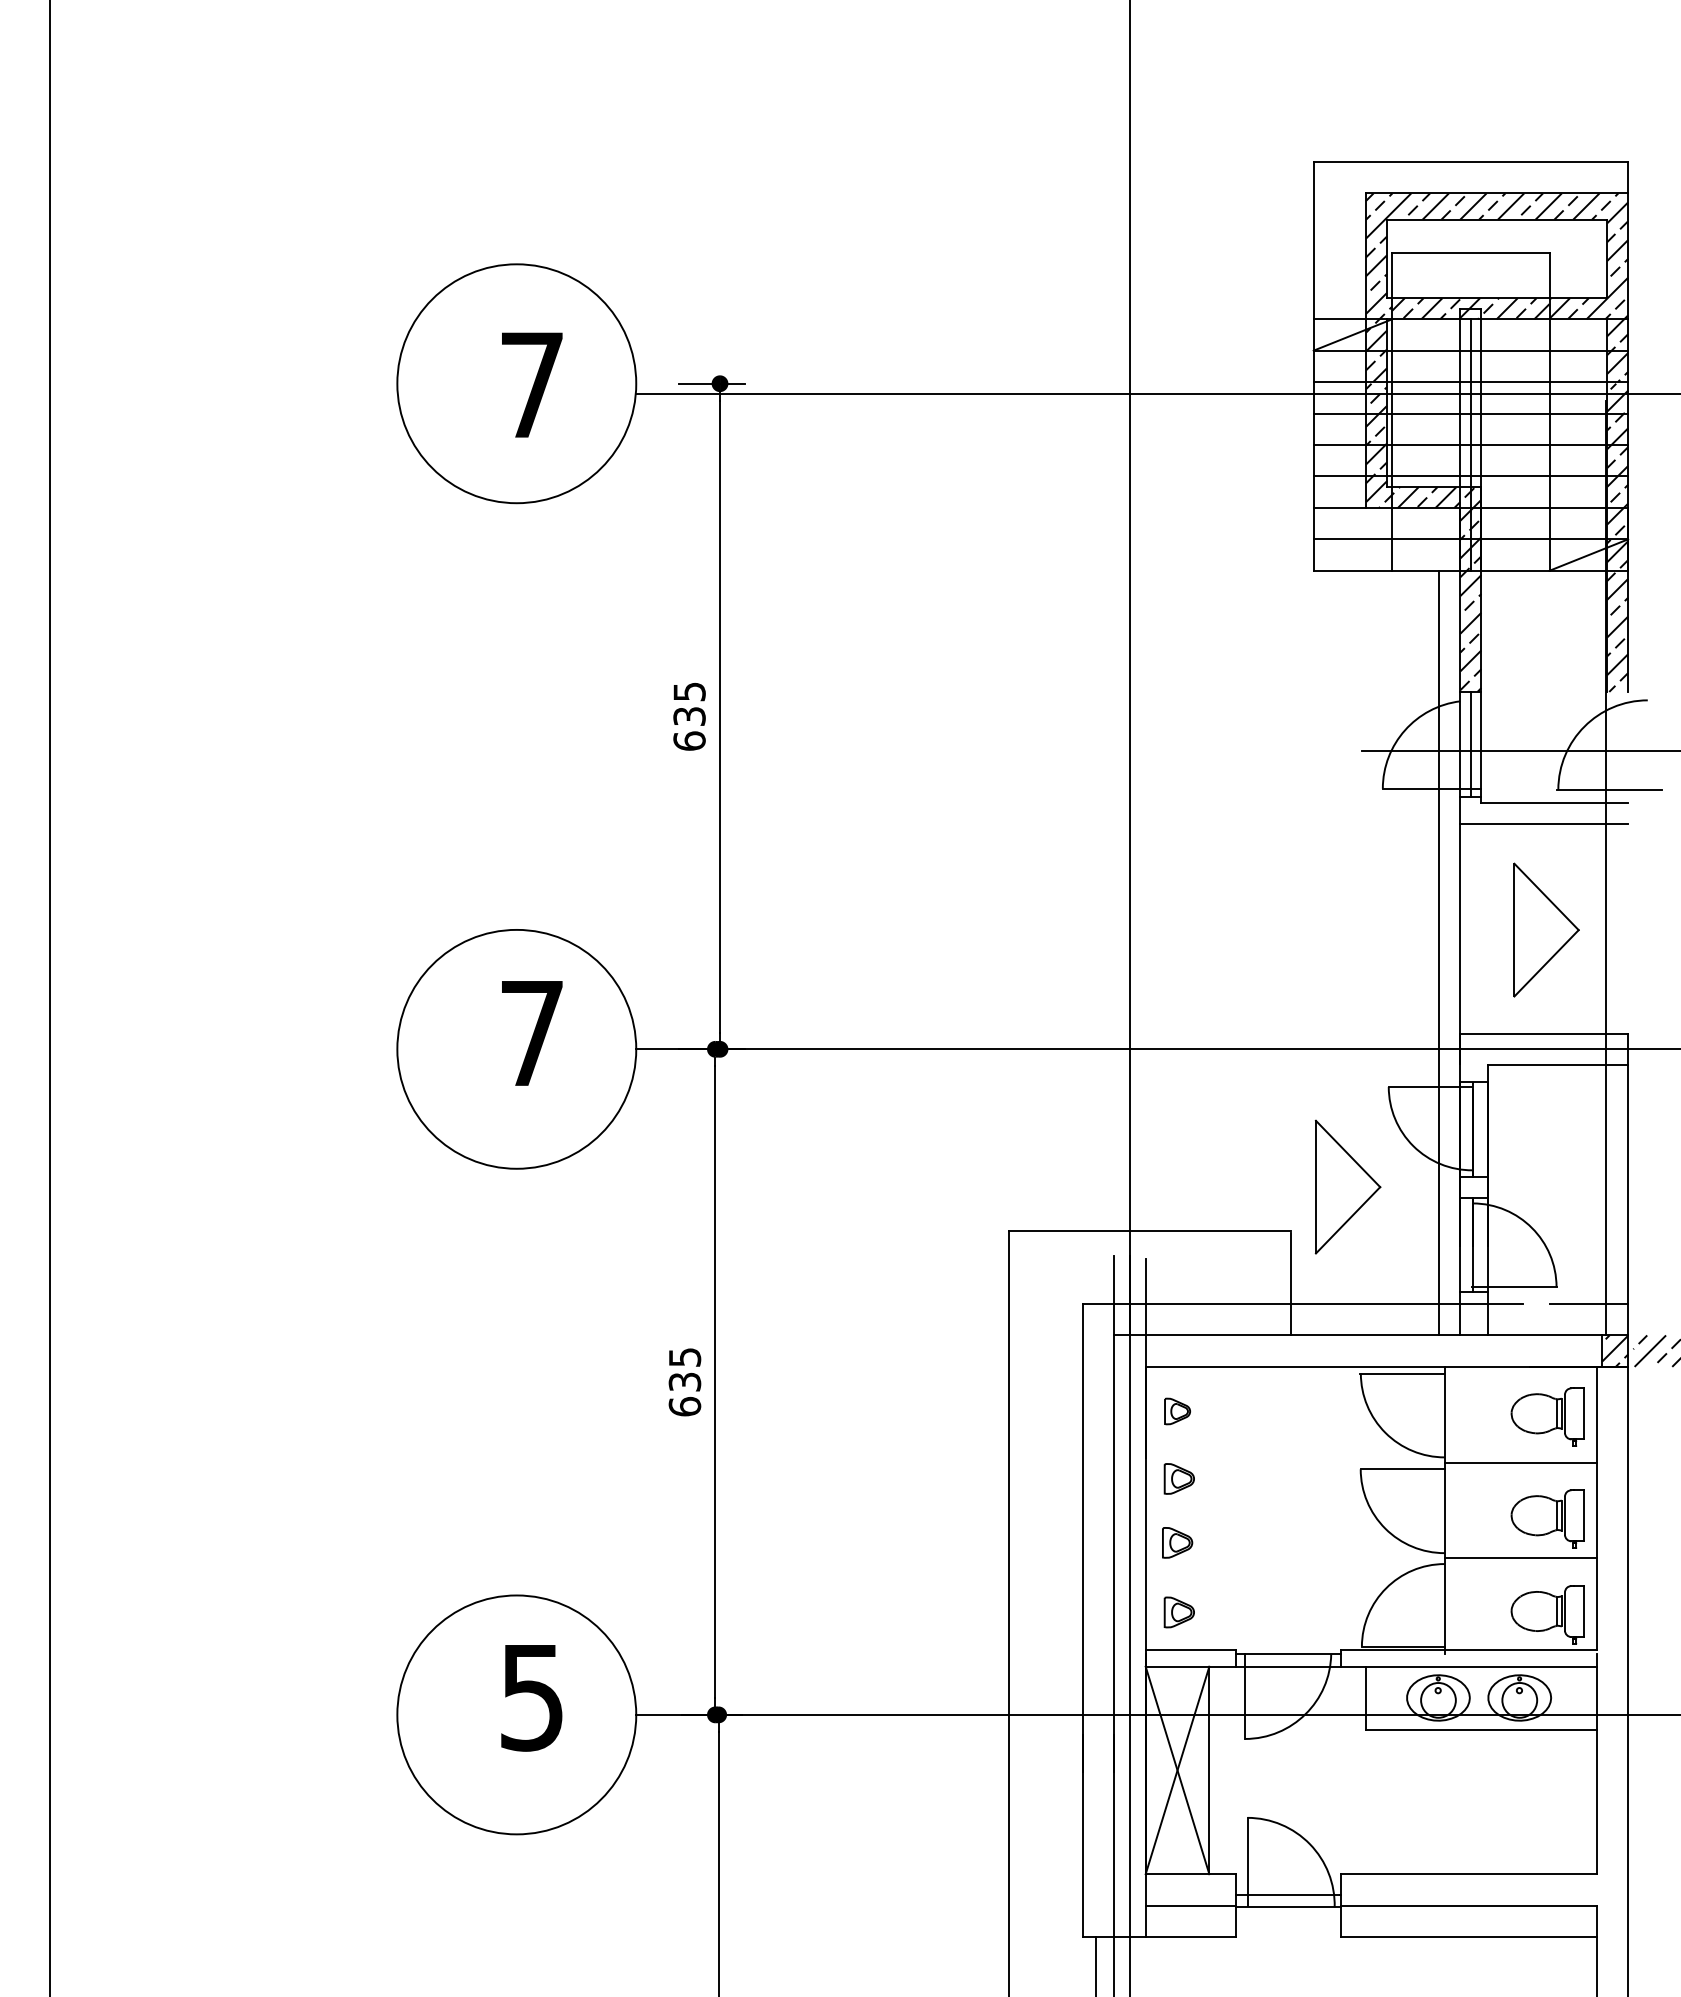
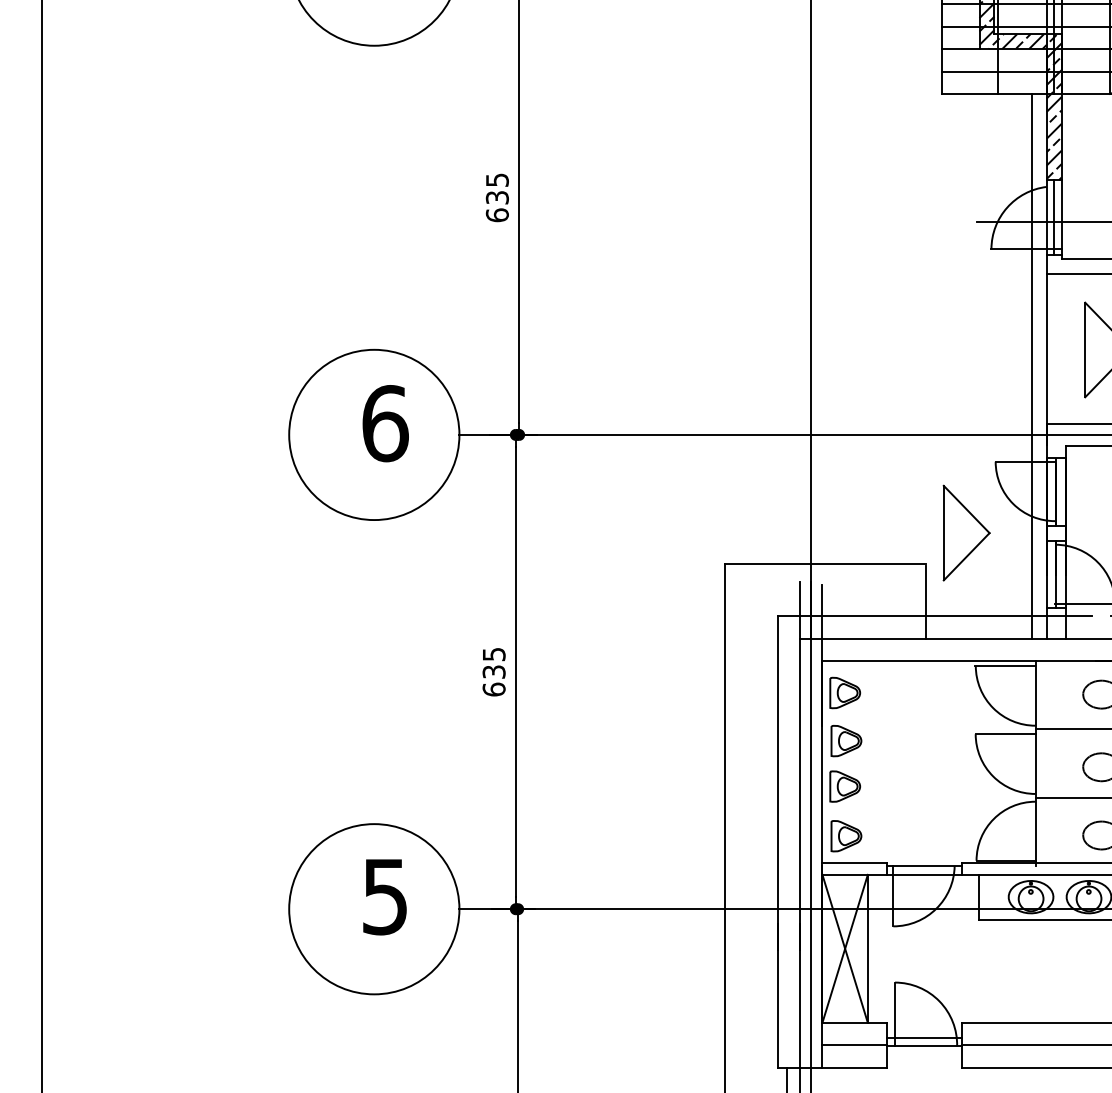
text: (532, 1033) -> (385, 423), 7 -> 6
part: (1177, 1411) -> (845, 693), size x1.67
part: (1179, 1478) -> (846, 740), size x1.43
part: (1177, 1542) -> (845, 786), size x1.43
part: (1179, 1612) -> (846, 836), size x1.43

